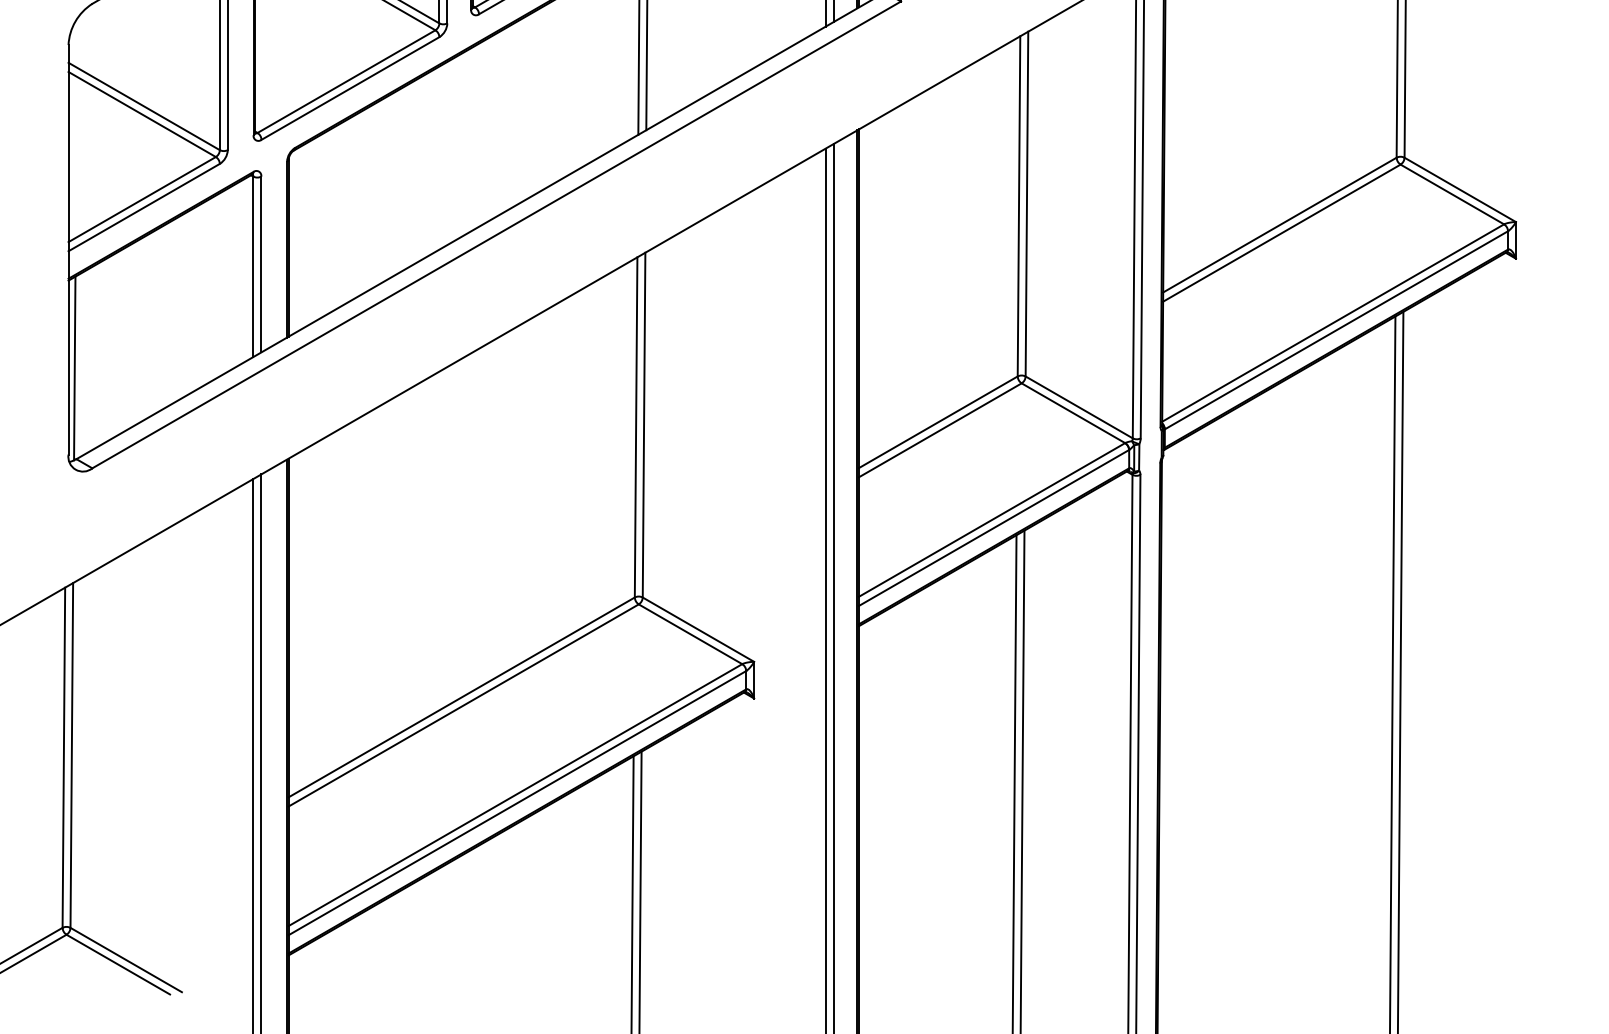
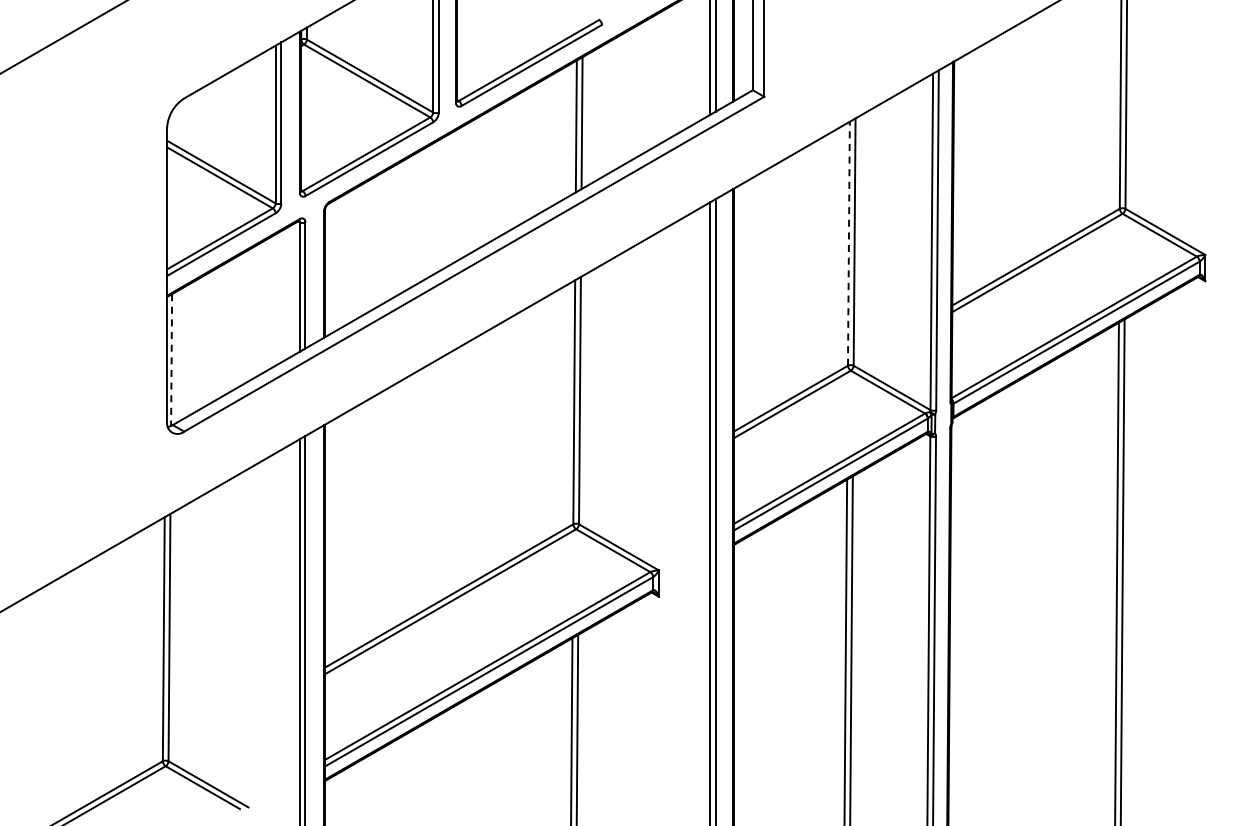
line: (1018, 206) -> (848, 243), solid -> dashed
line: (74, 369) -> (171, 360), solid -> dashed

